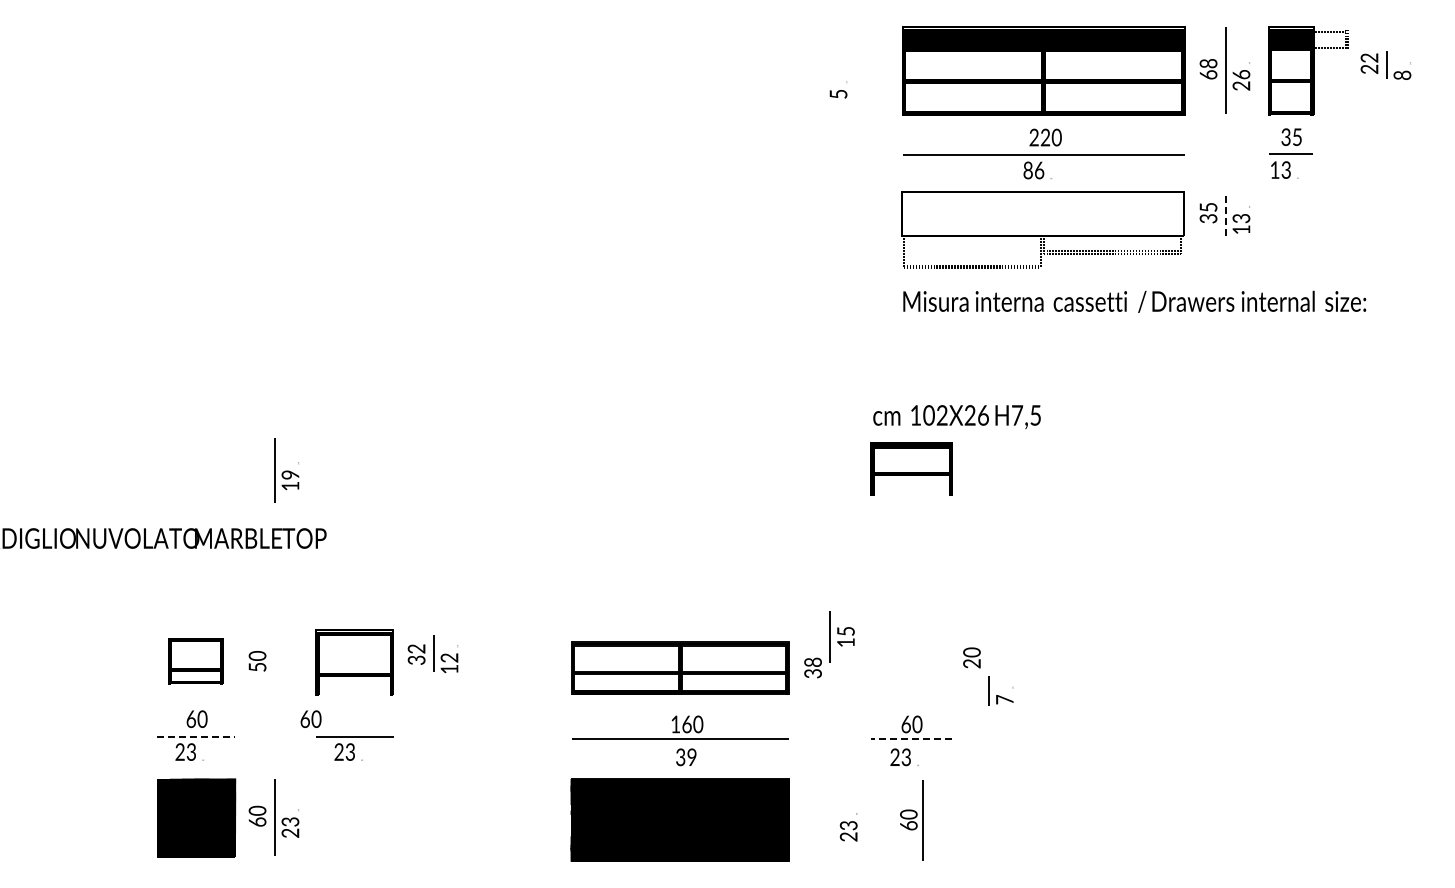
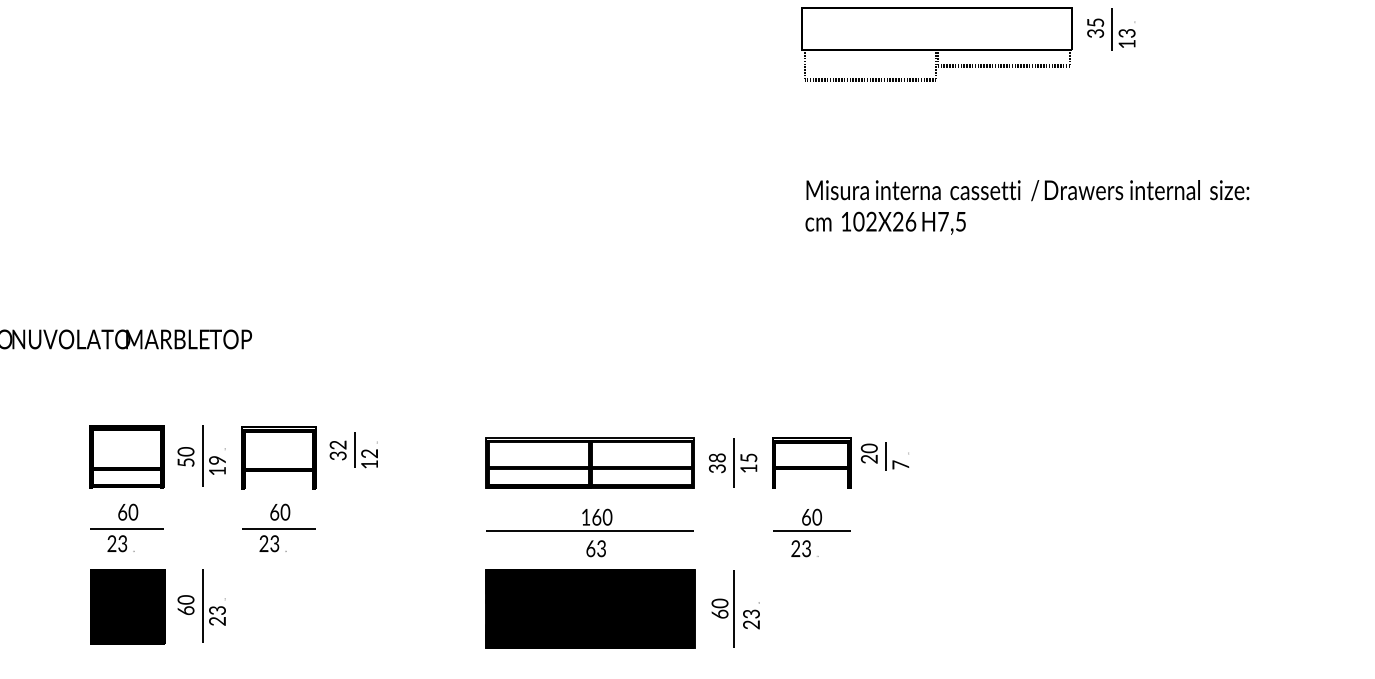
line: (1225, 213) -> (1111, 28), dashed -> solid
text: (1134, 301) -> (1027, 190), moved
text: (956, 417) -> (885, 223), moved
part: (911, 468) -> (811, 462), moved
part: (286, 470) -> (213, 456), moved
part: (841, 636) -> (744, 462), moved
part: (195, 660) -> (126, 456), size x1.43
part: (1000, 690) -> (896, 456), moved
text: (310, 718) -> (279, 511), moved
line: (195, 736) -> (126, 528), dashed -> solid
line: (911, 738) -> (811, 530), dashed -> solid
text: (686, 757) -> (596, 548), 39 -> 63
part: (911, 820) -> (722, 609), moved

